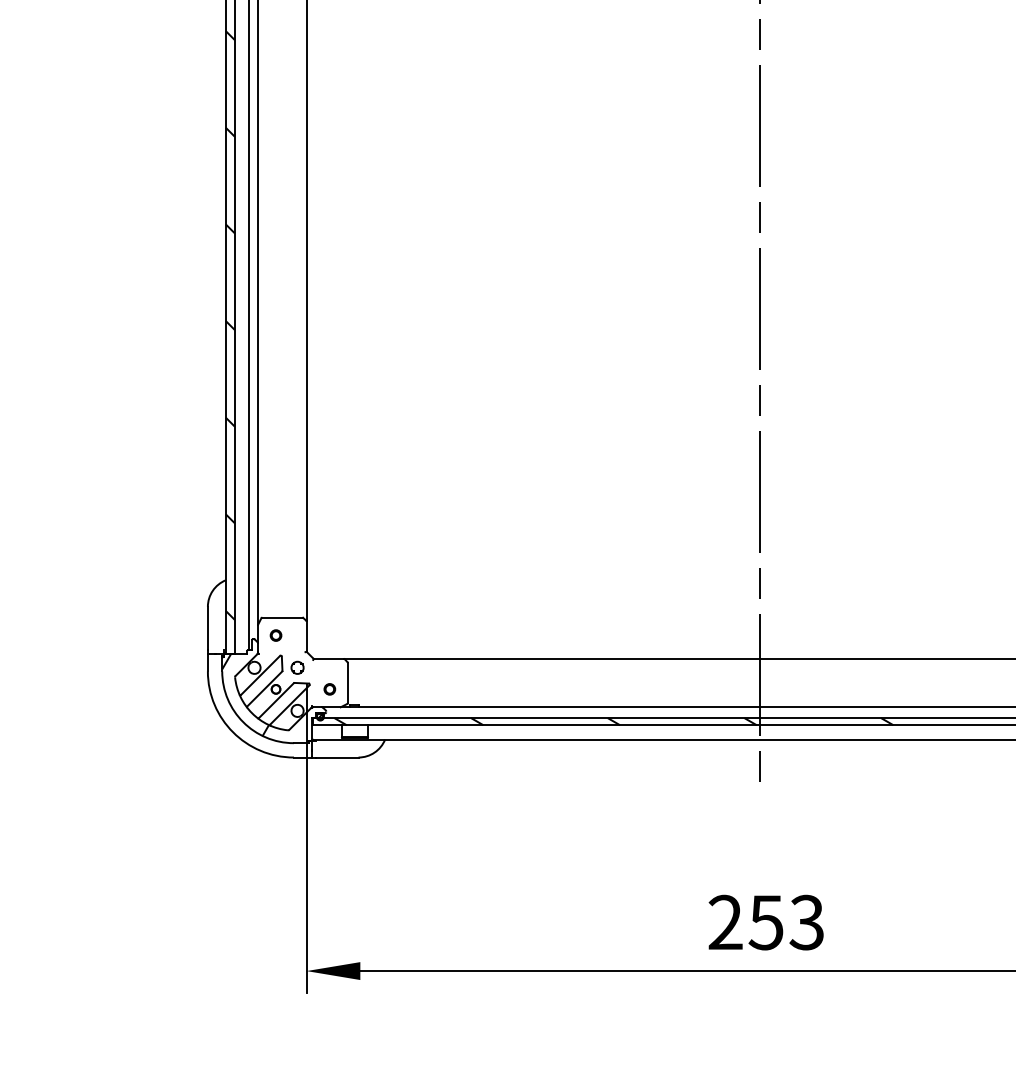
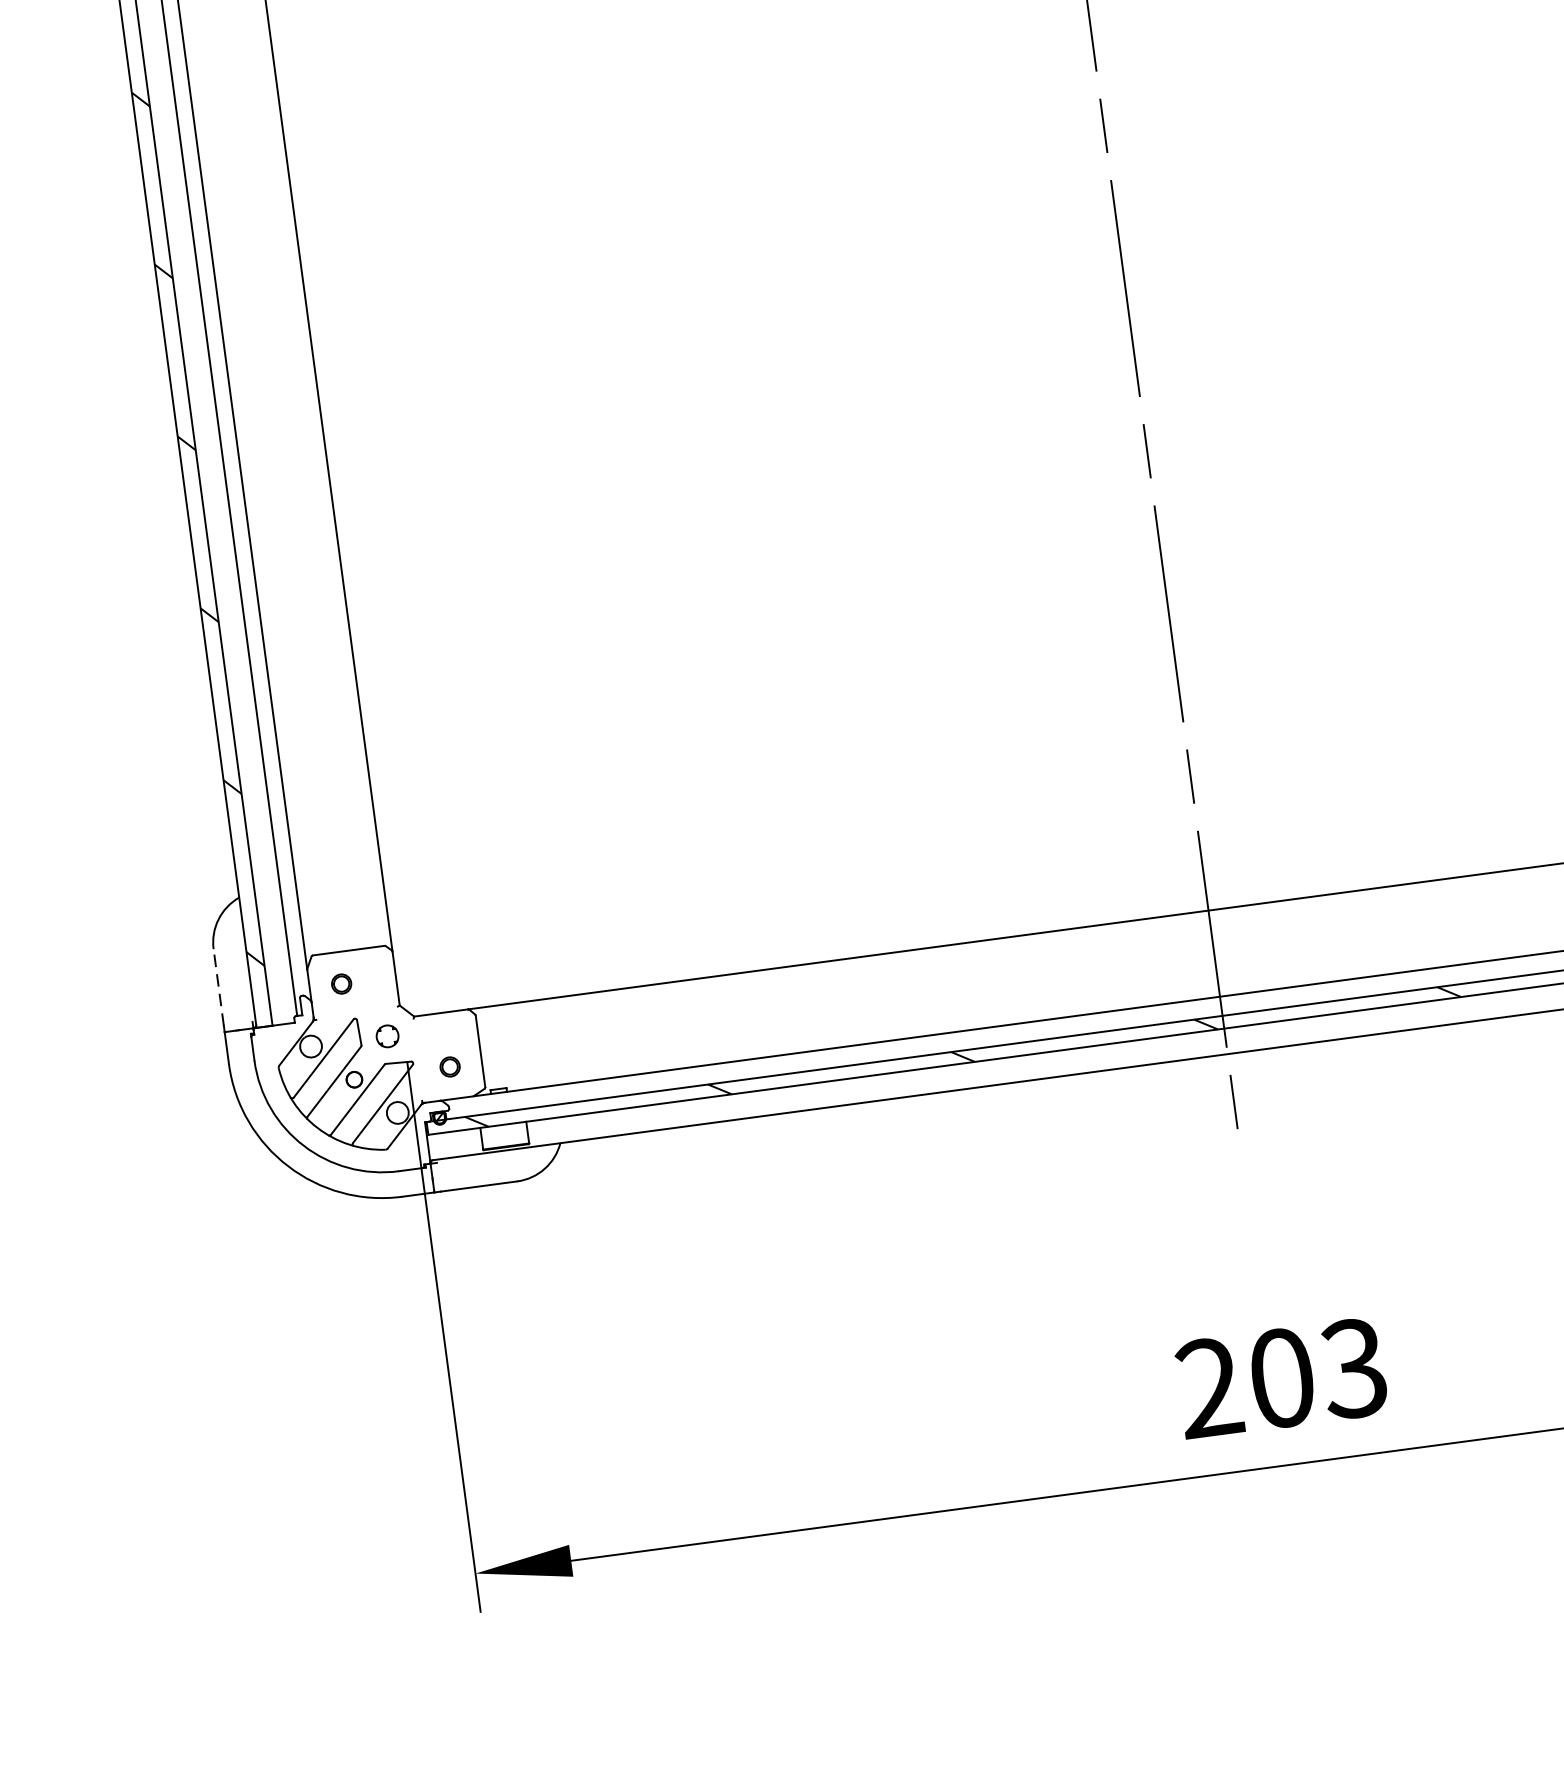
line: (207, 628) -> (218, 987), solid -> dashed
hatch: (245, 694) -> (301, 1096), removed
text: (765, 922) -> (1280, 1378), 253 -> 203

